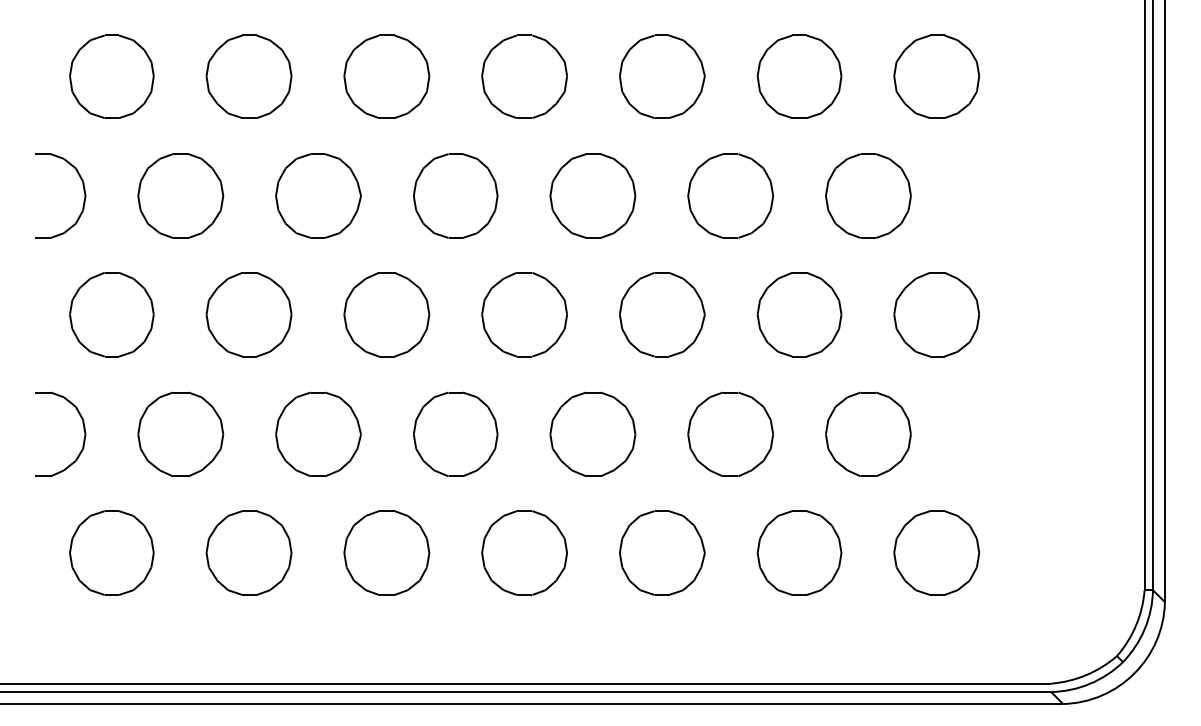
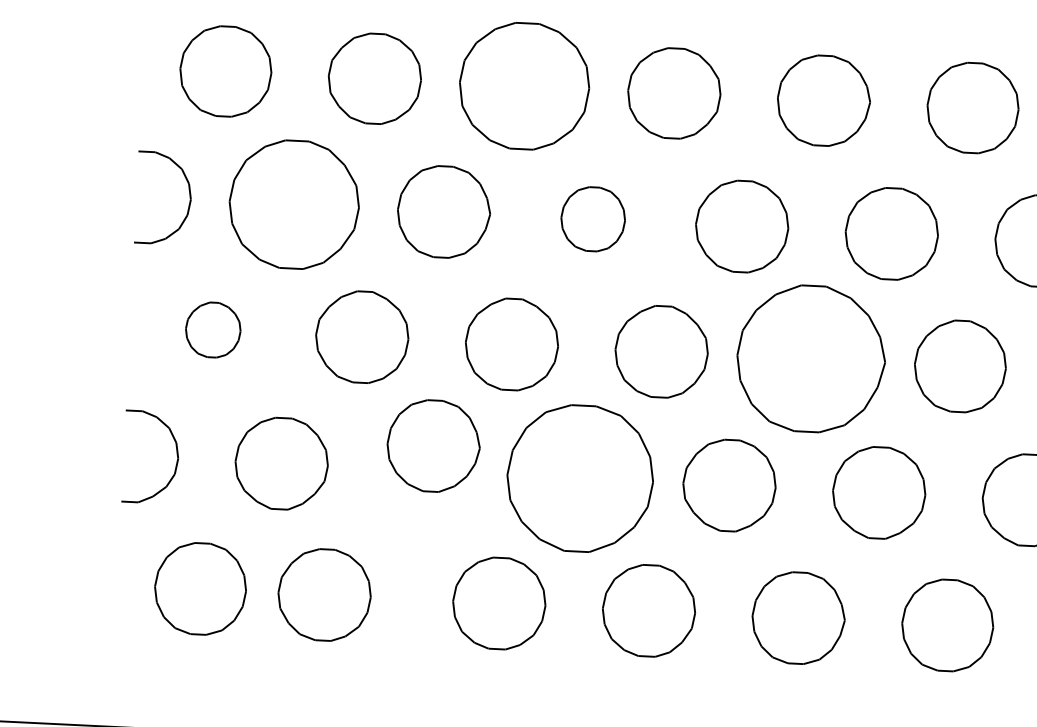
part: (386, 76) -> (524, 85), size x1.4
part: (180, 195) -> (294, 204), size x1.4
part: (455, 195) -> (592, 218), size x0.7
part: (111, 314) -> (212, 329), size x0.6
part: (662, 314) -> (811, 358), size x1.6
part: (318, 433) -> (433, 445), moved
part: (455, 433) -> (580, 477), size x1.6
part: (248, 552) -> (324, 594), moved

